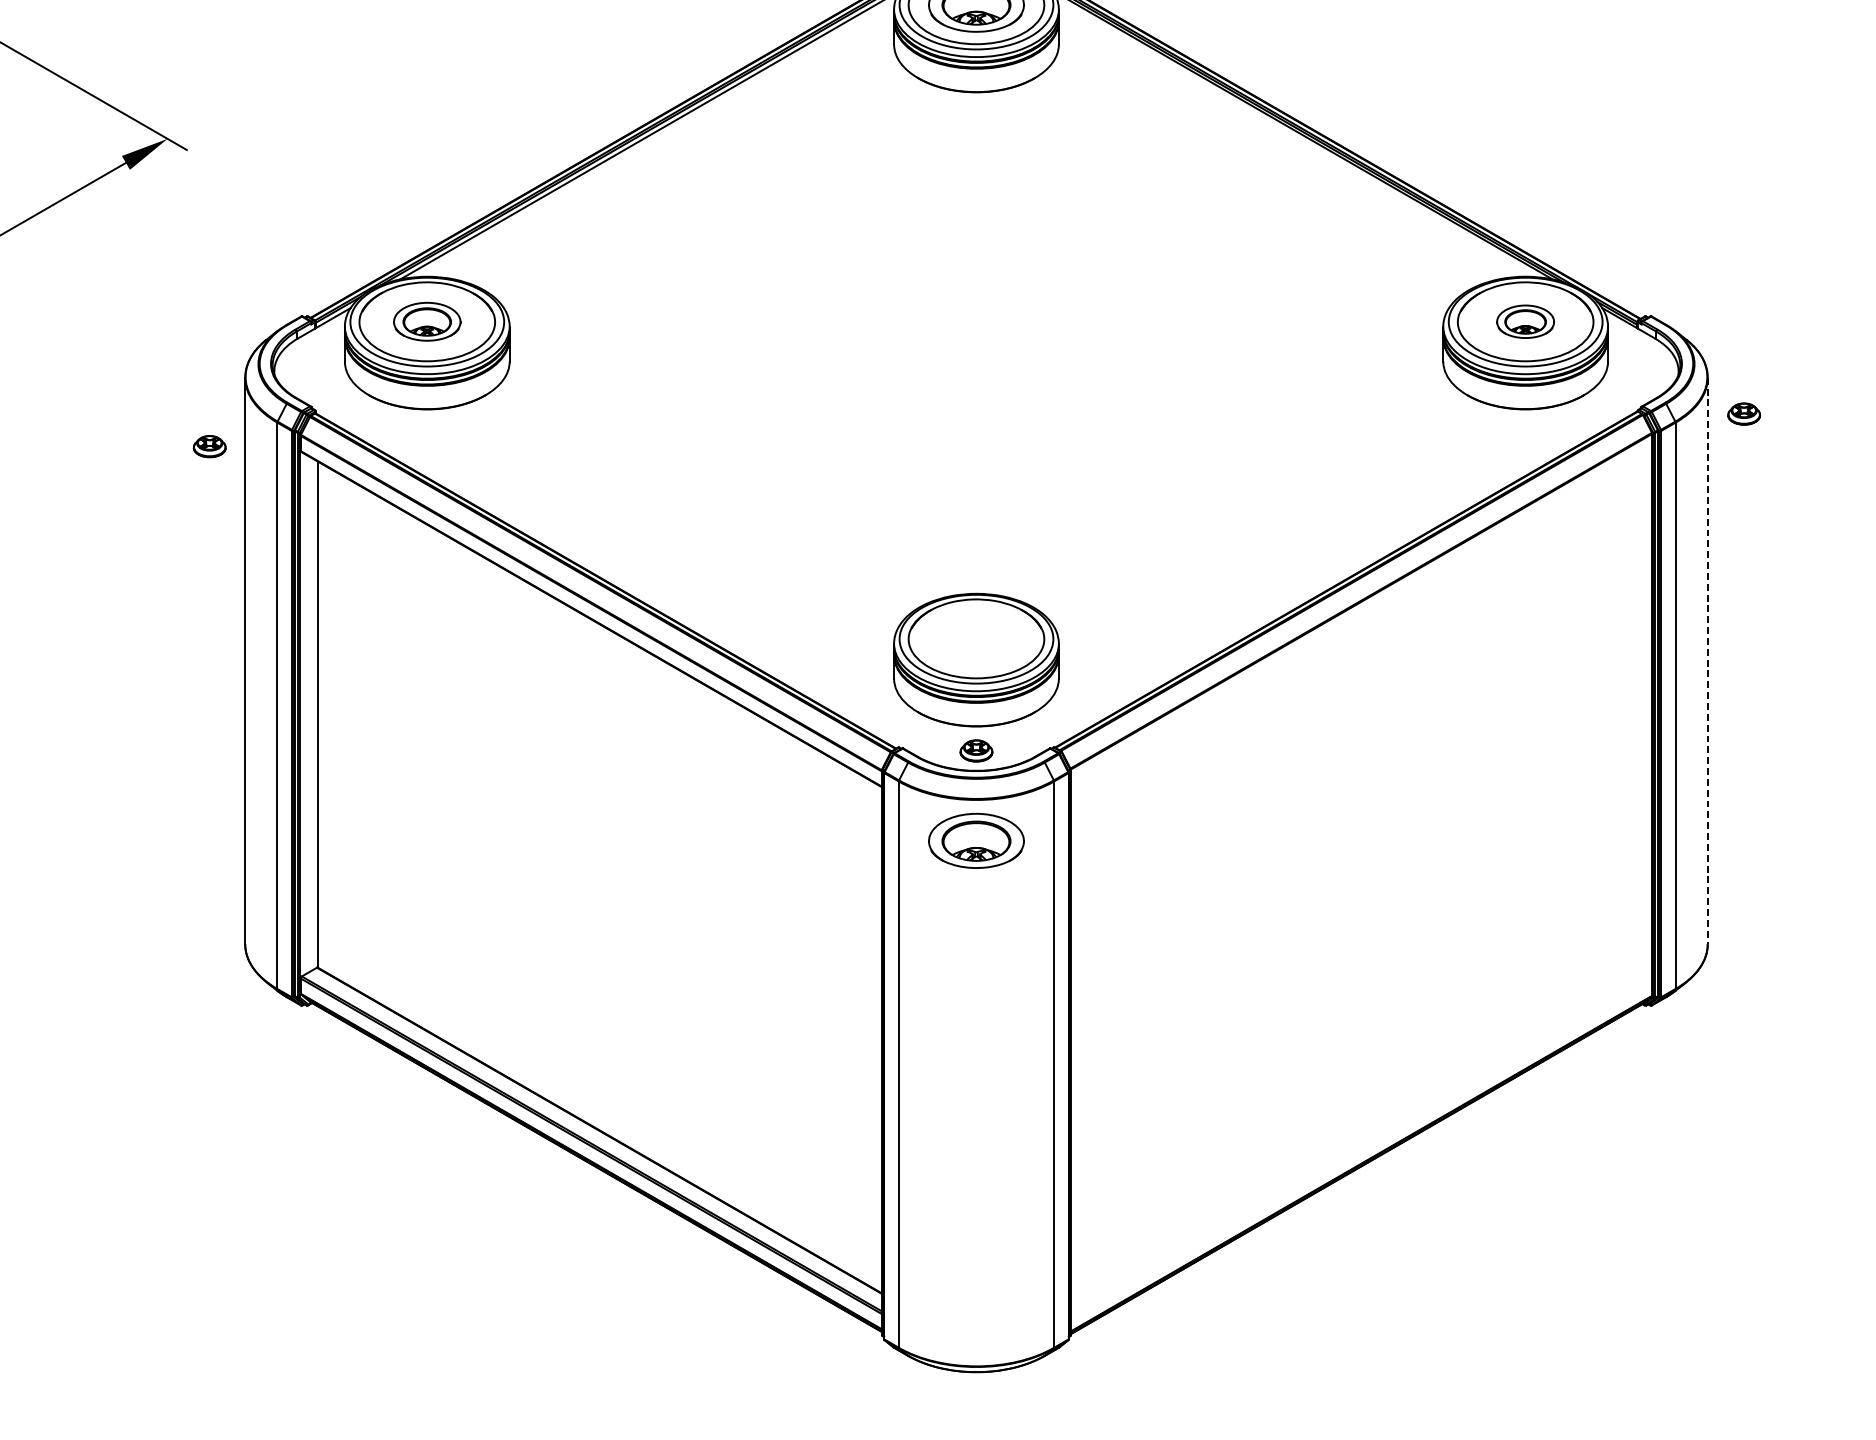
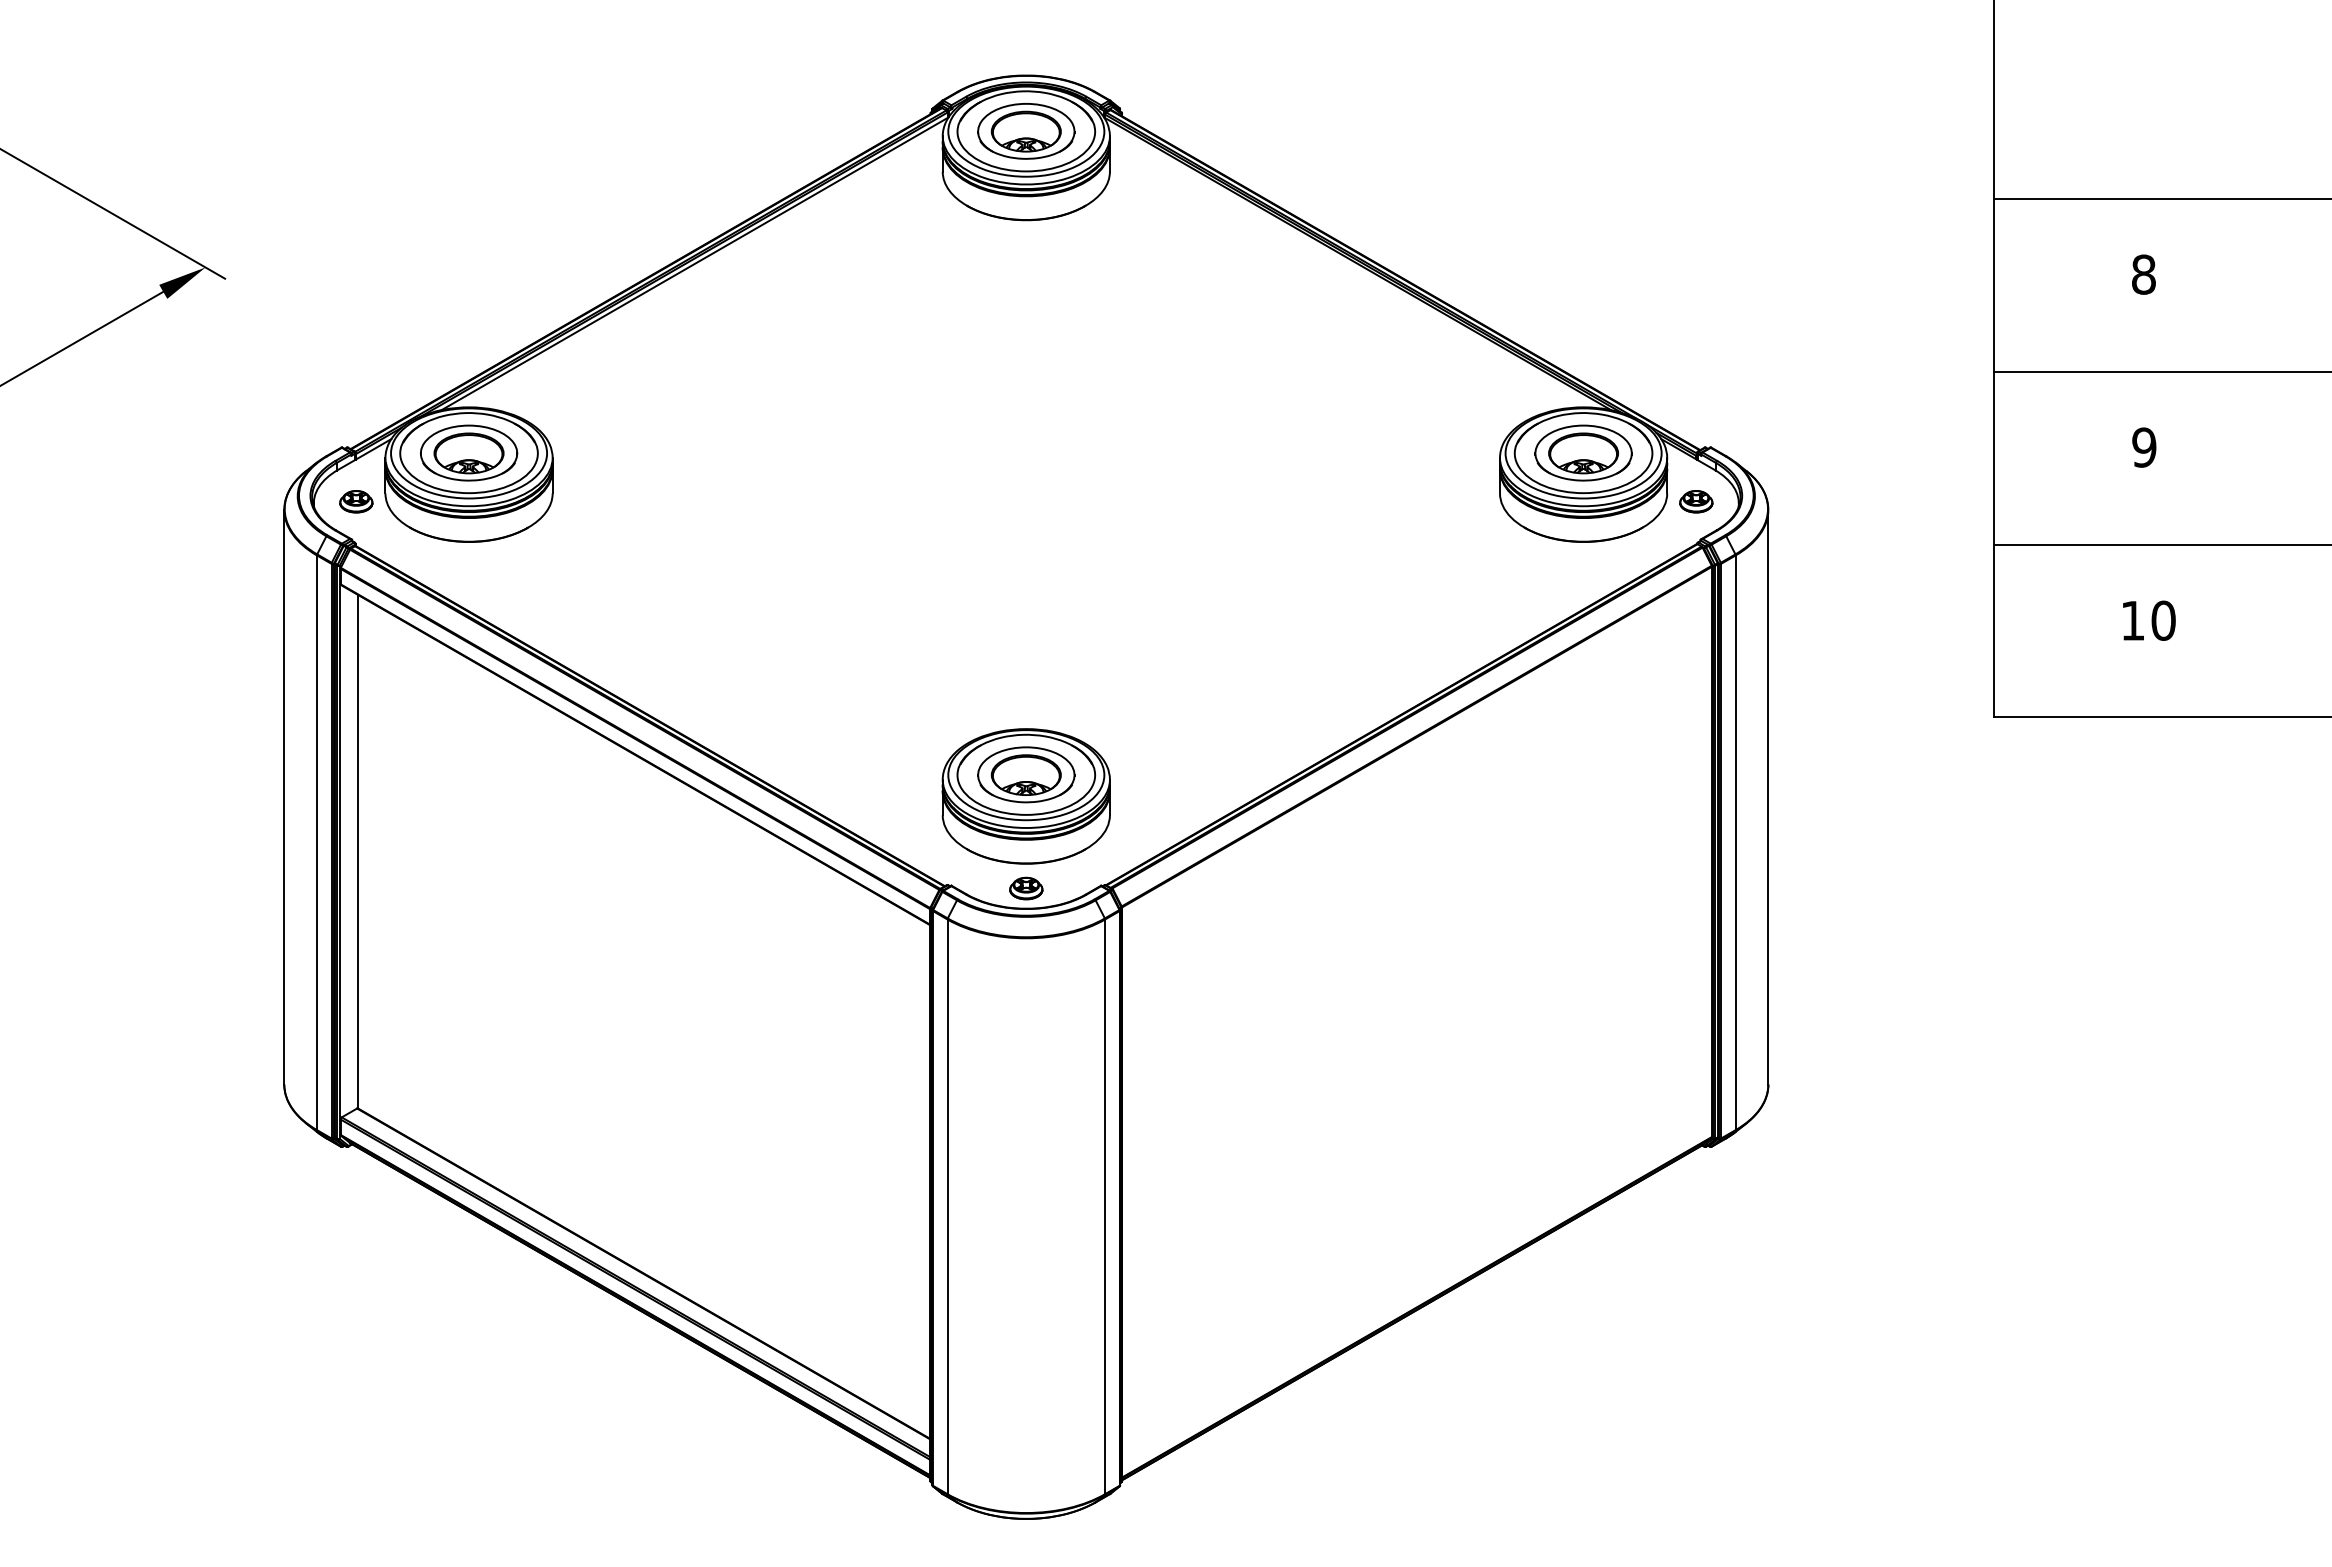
part: (426, 321) -> (468, 452), size x1.43
part: (1525, 321) -> (1583, 452), size x1.67
part: (1744, 413) -> (1696, 501), moved
part: (209, 446) -> (356, 501), moved
line: (1707, 661) -> (1768, 797), dashed -> solid
part: (976, 840) -> (1026, 774), moved

